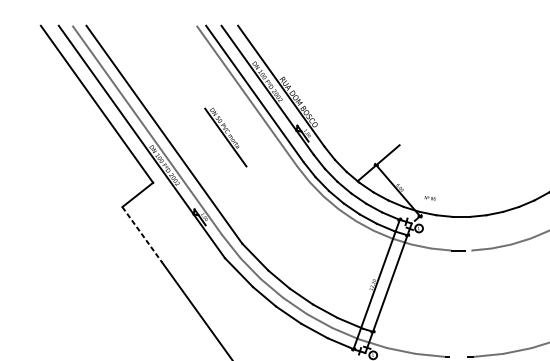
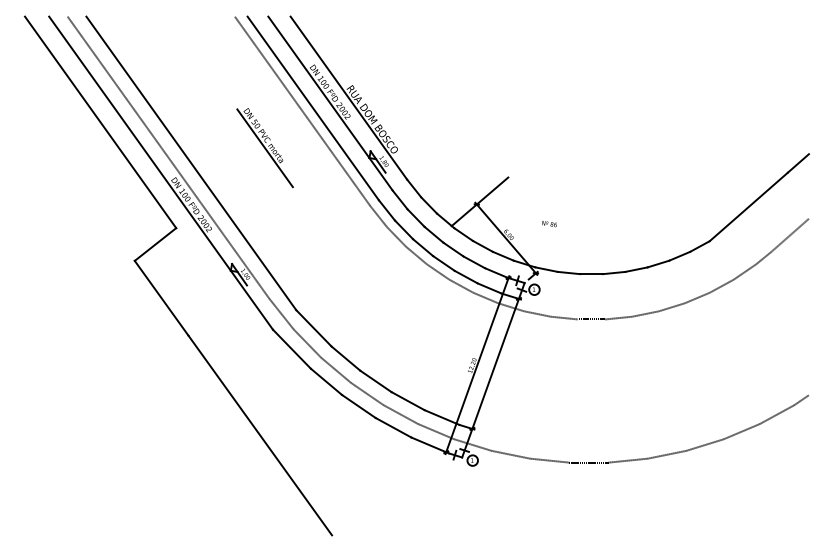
part: (225, 137) -> (264, 148), moved
text: (430, 198) -> (549, 224), moved
line: (142, 235) -> (161, 298), dashed -> solid

